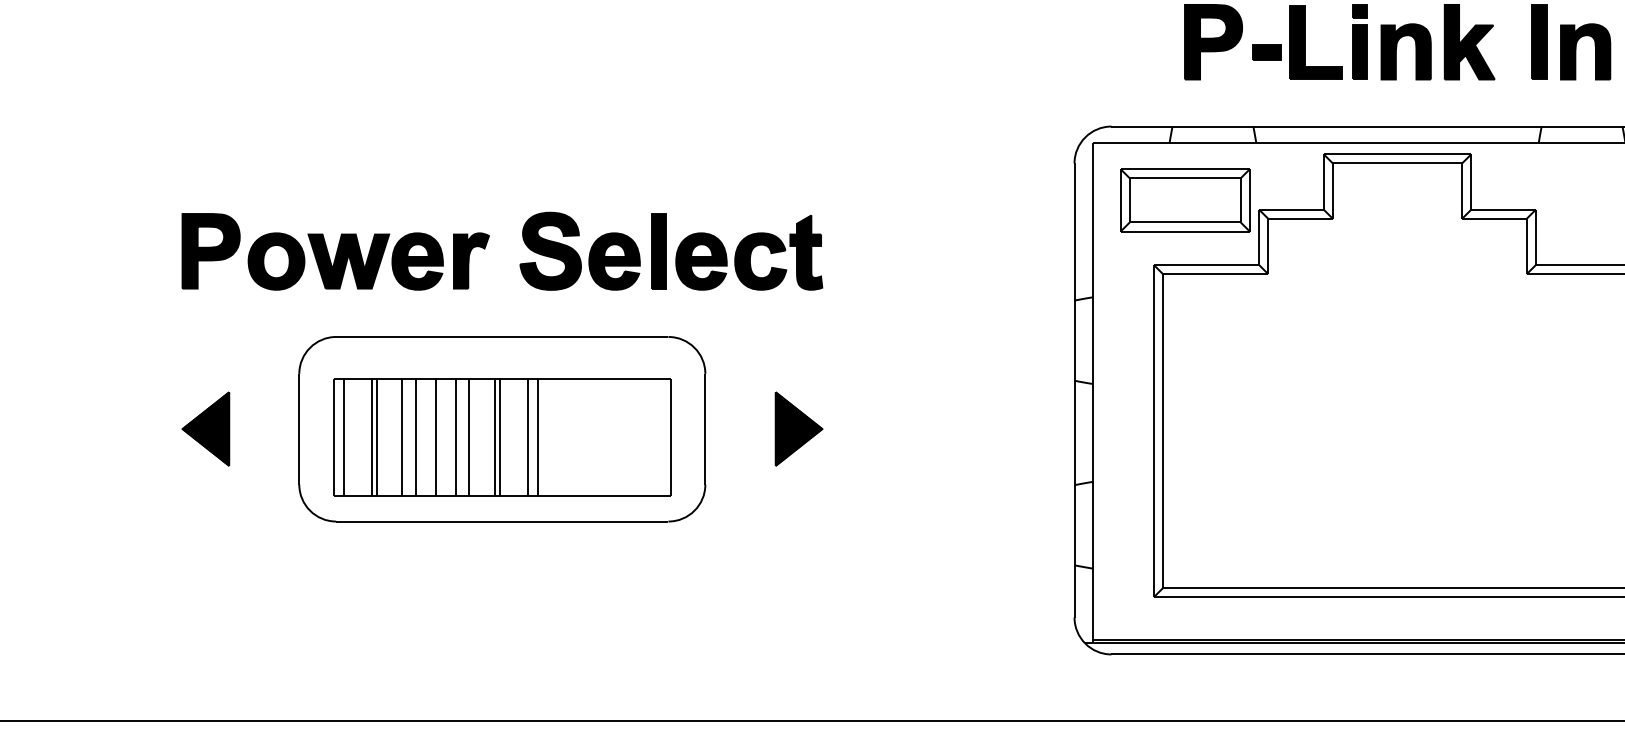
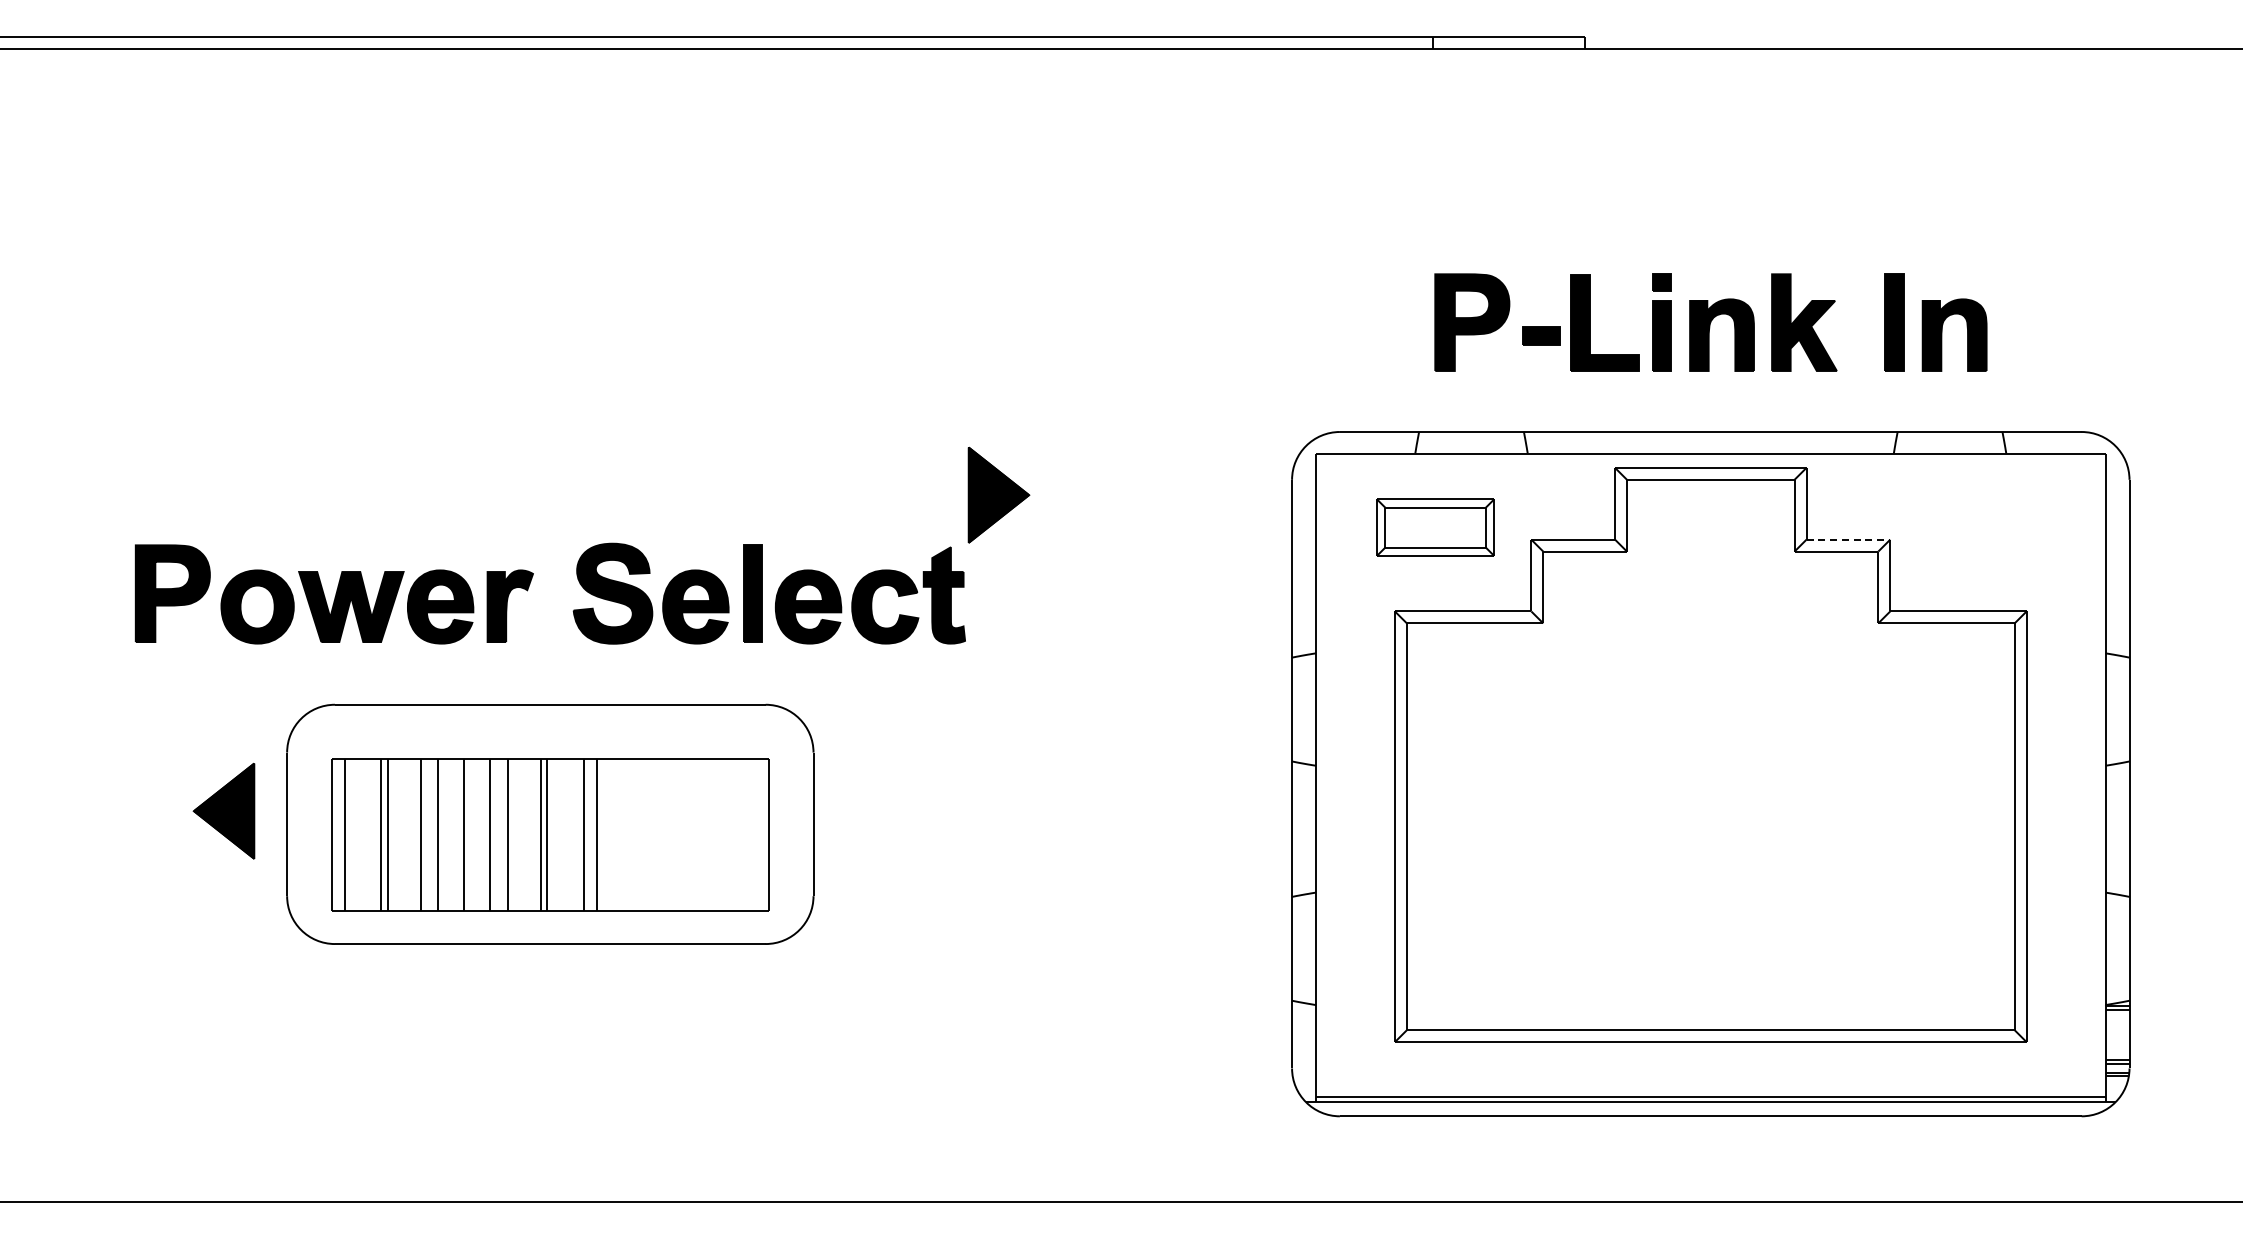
part: (1185, 200) -> (1435, 527), size x0.7
line: (1503, 209) -> (1848, 539), solid -> dashed
part: (205, 428) -> (223, 810), moved
part: (798, 428) -> (998, 494), moved

